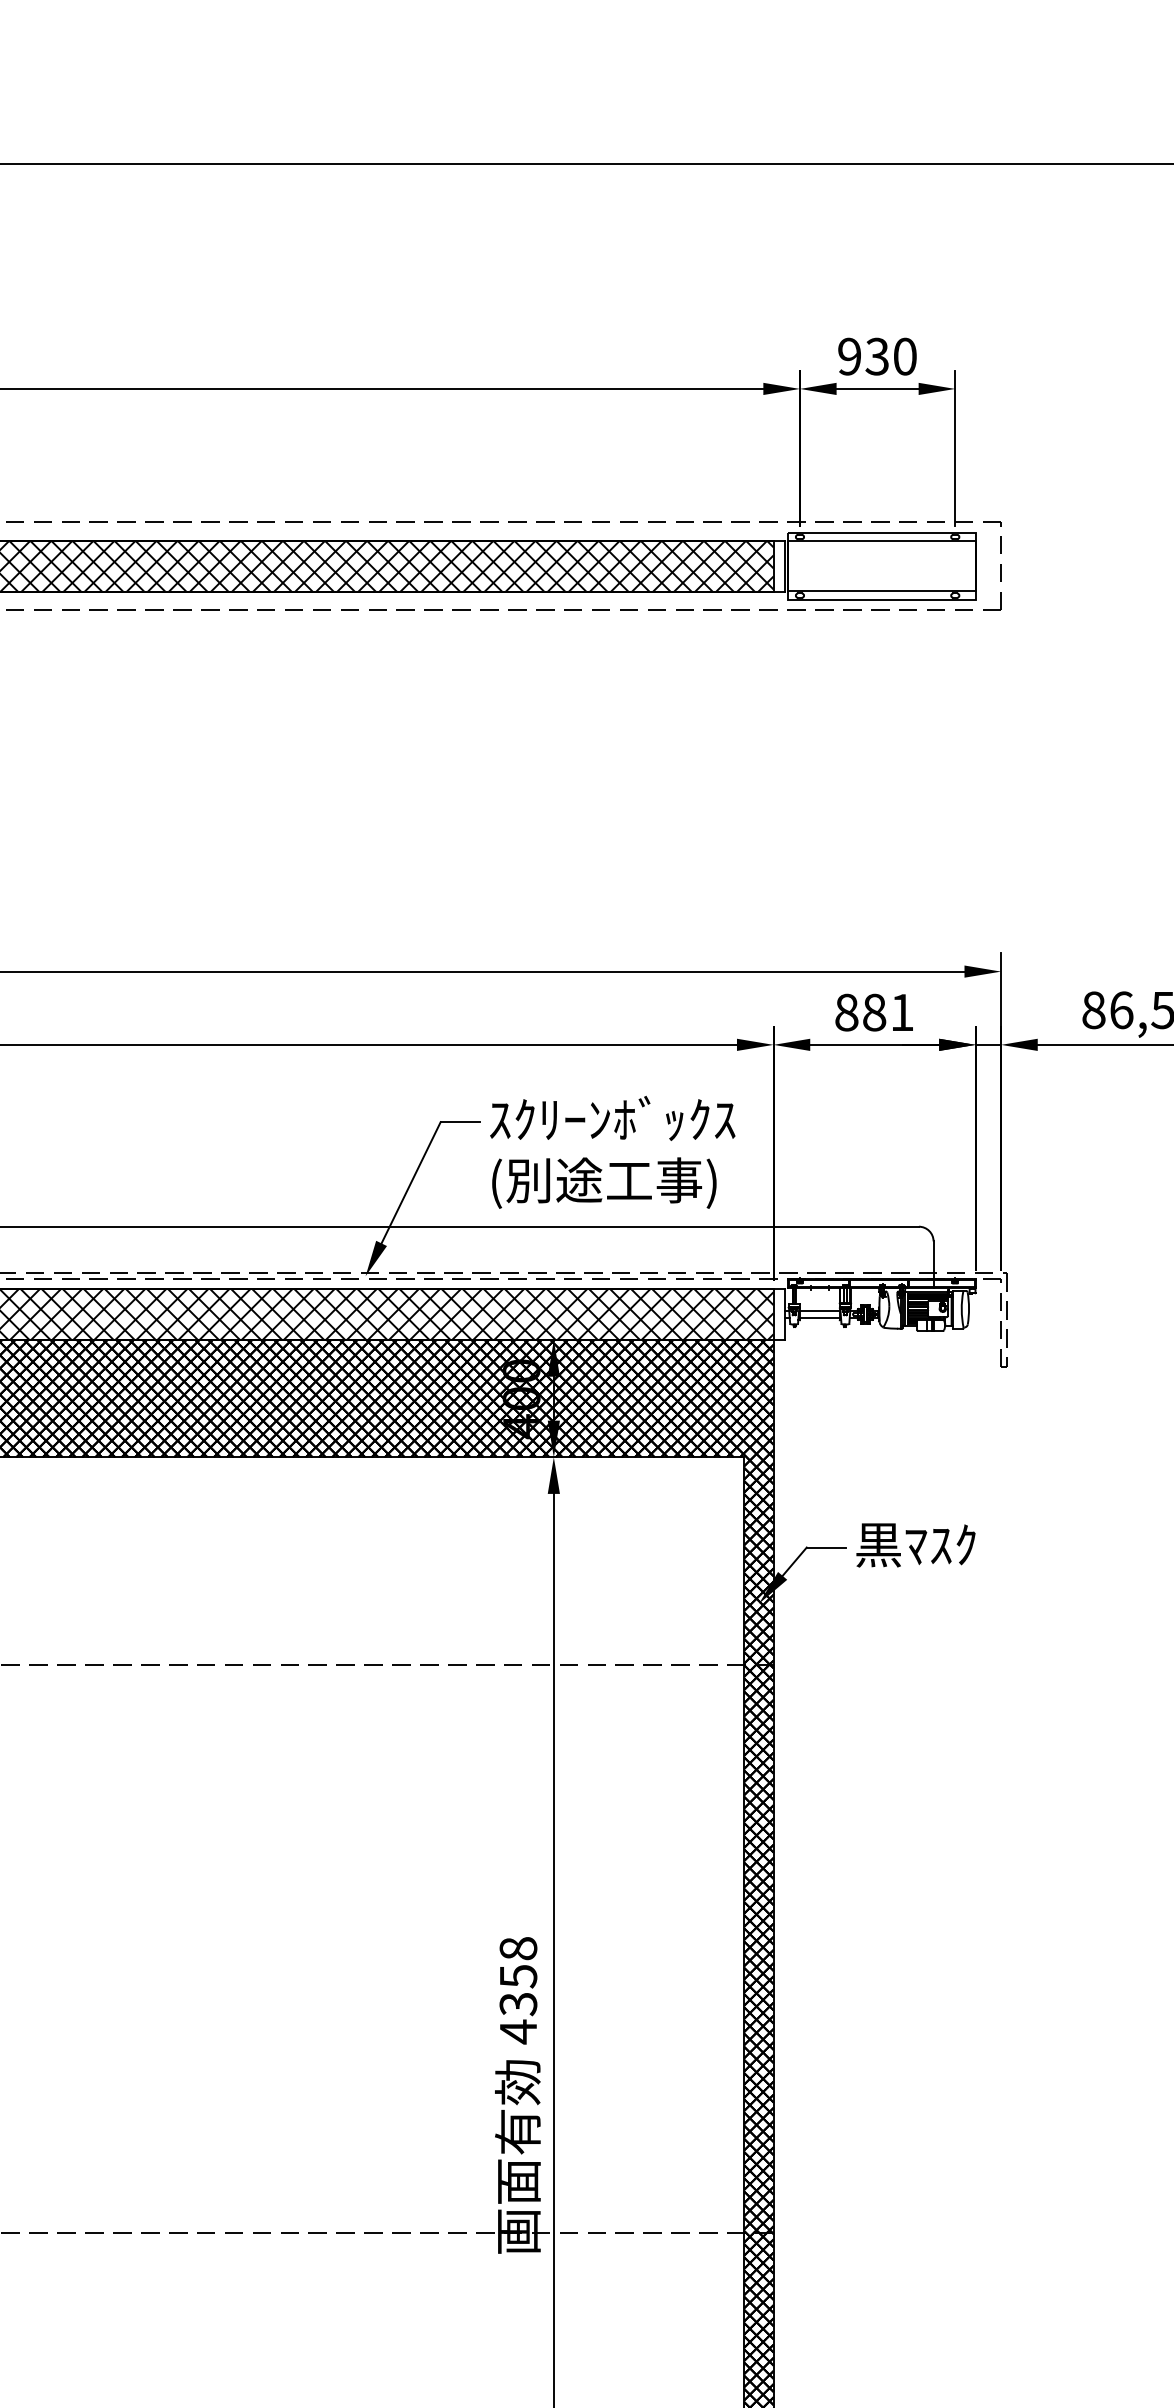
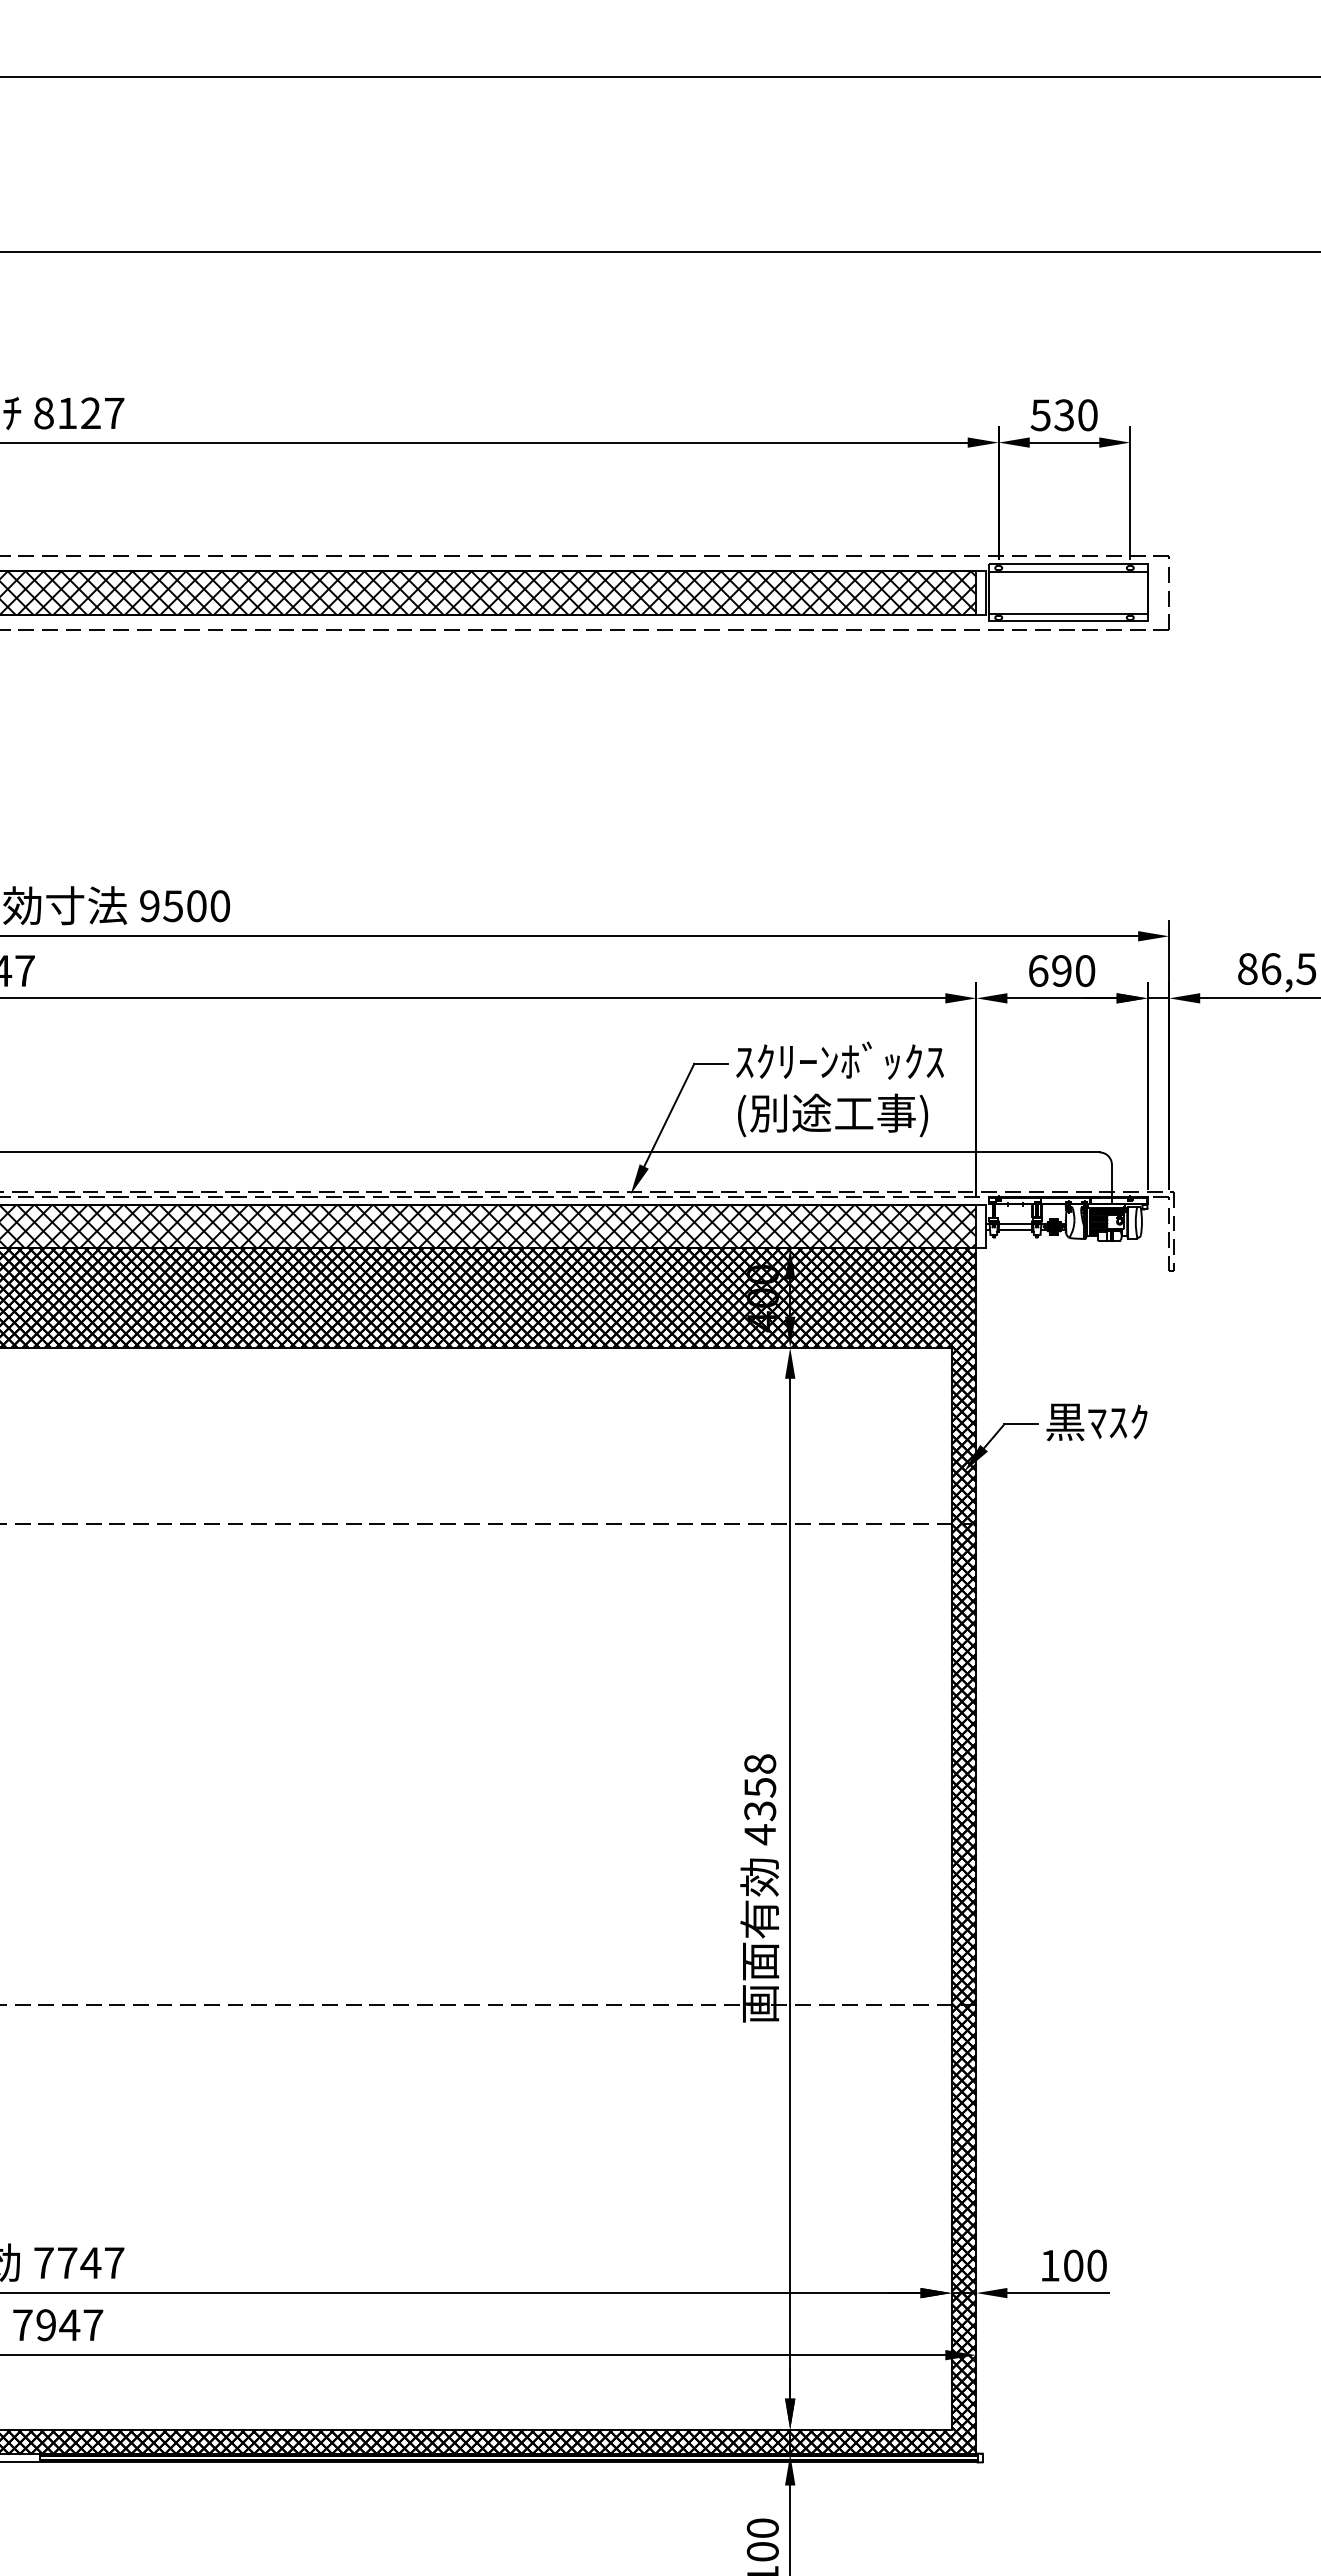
text: (849, 356) -> (1040, 415), 930 -> 530
text: (874, 1013) -> (1061, 971), 881 -> 690

